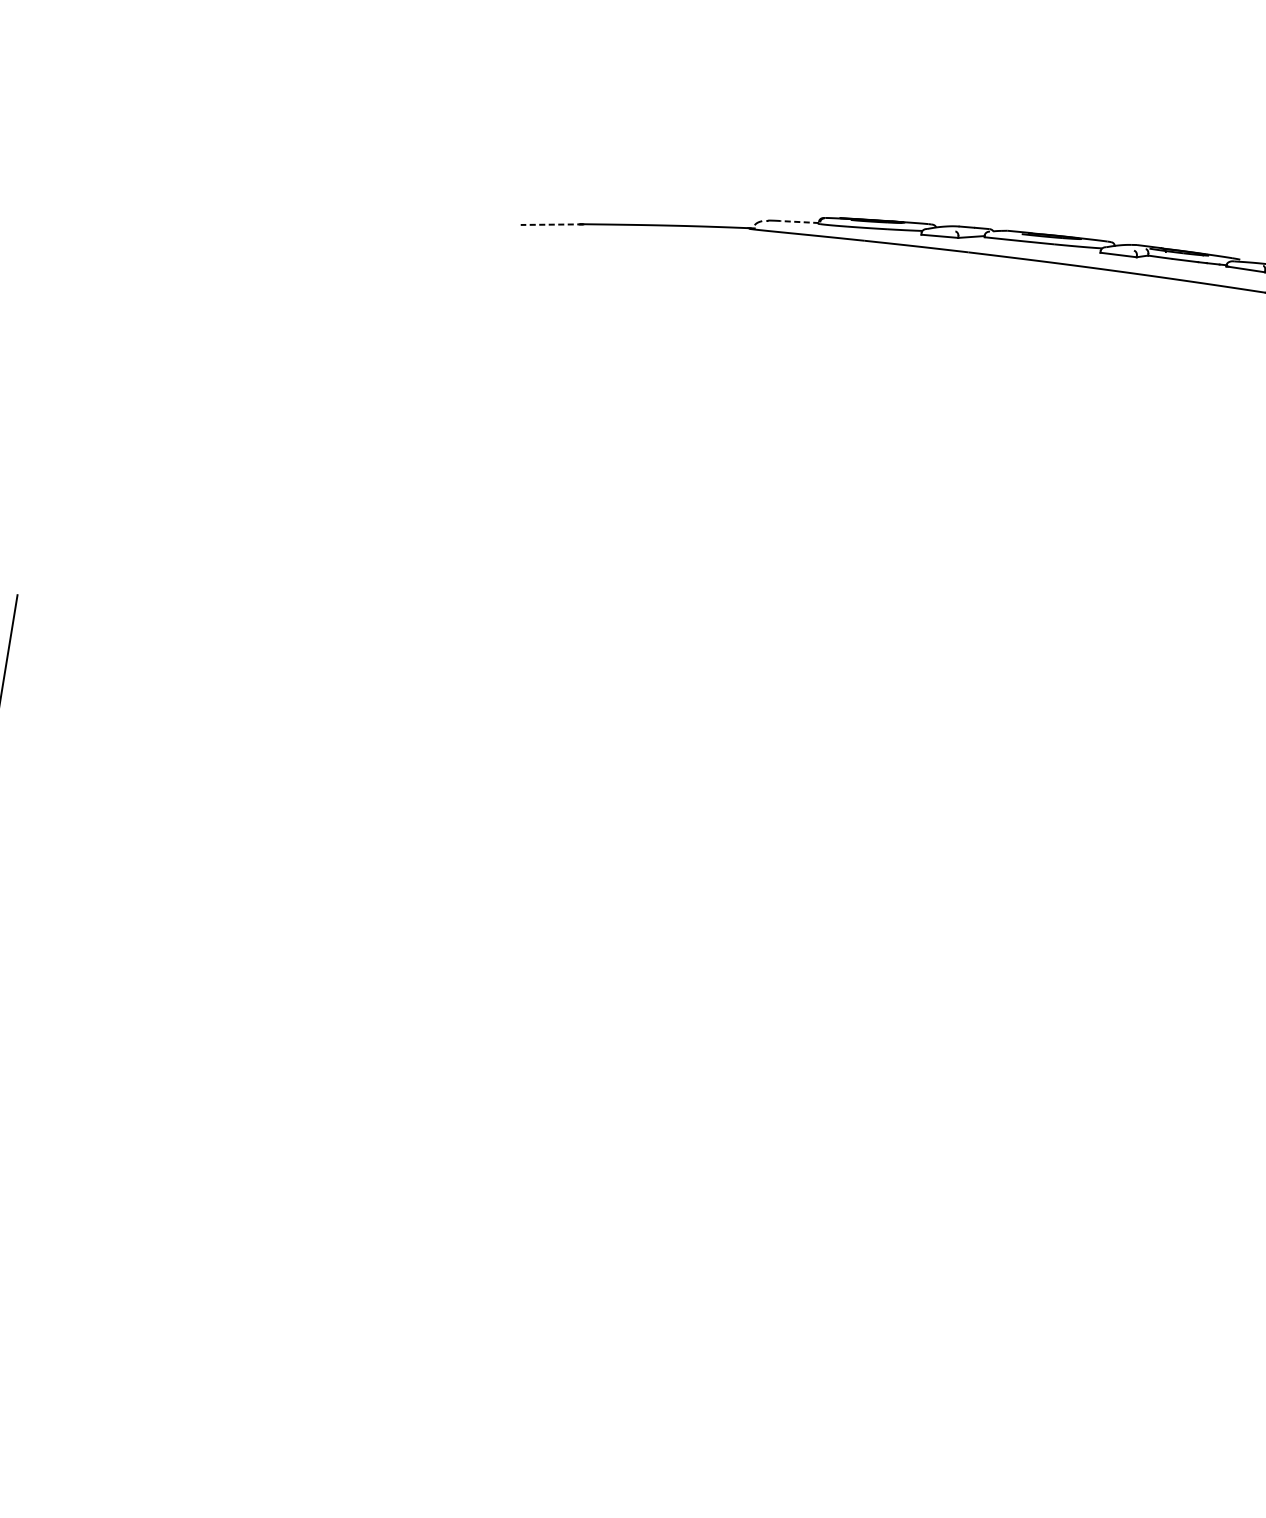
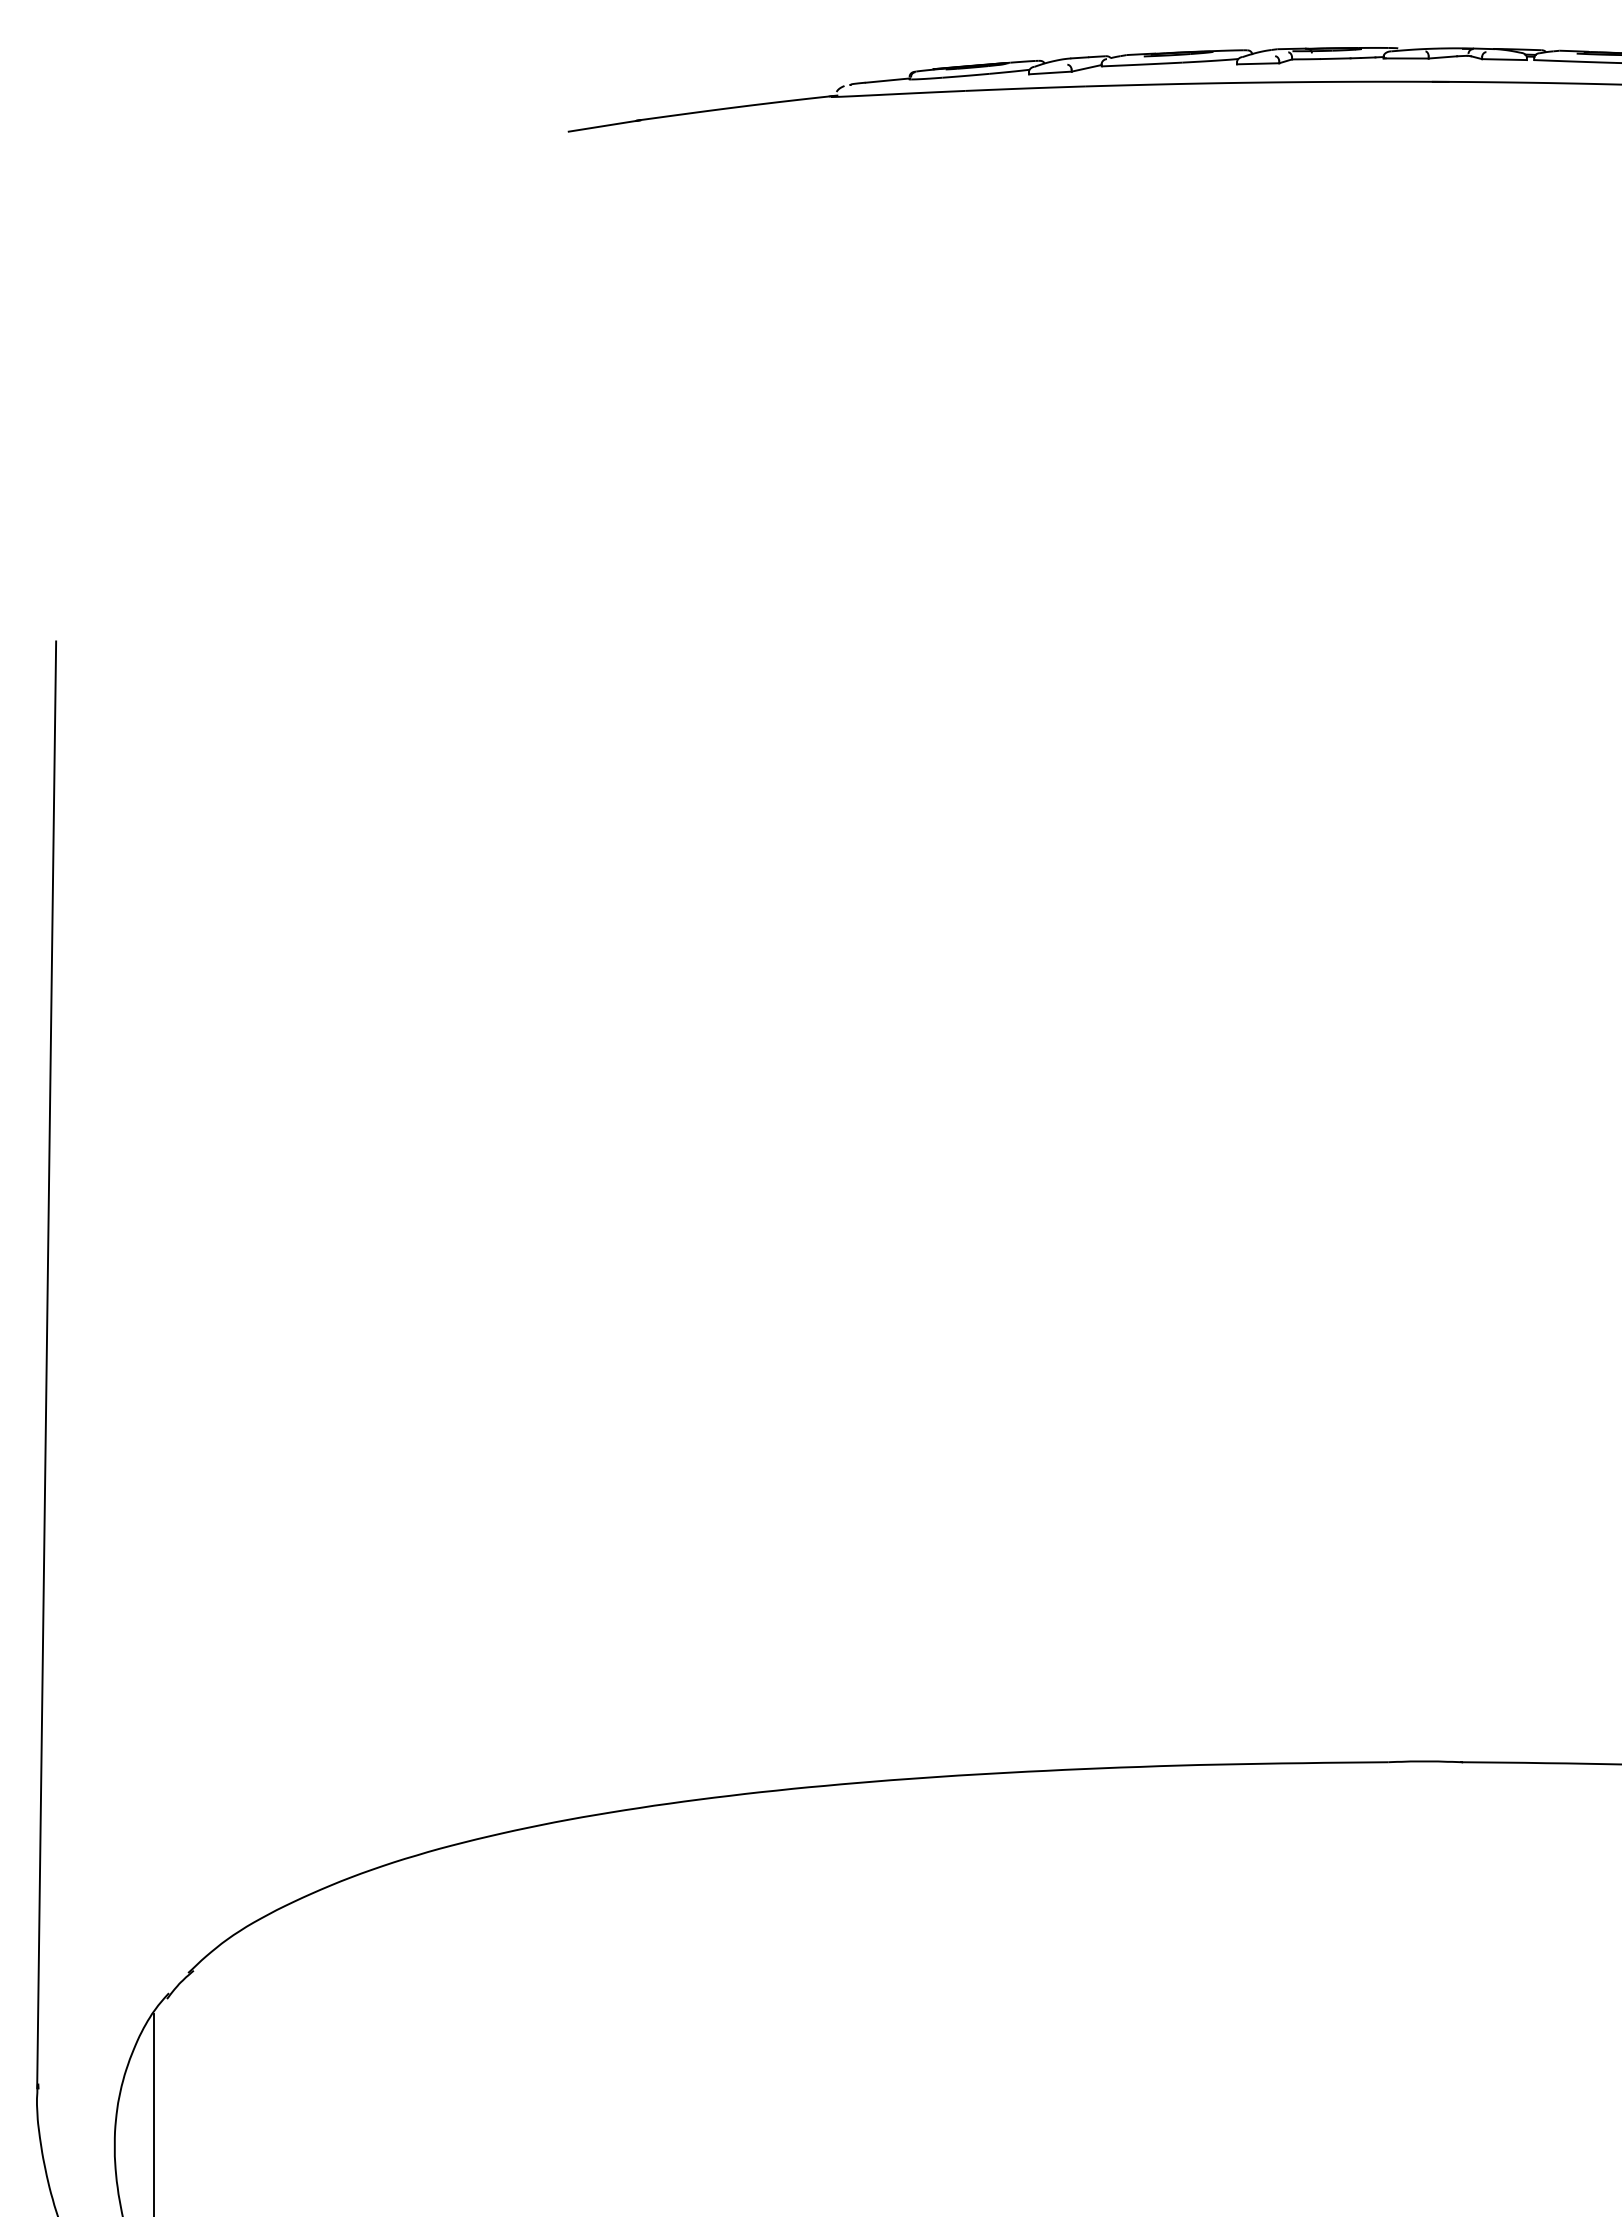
line: (799, 221) -> (887, 80), dashed -> solid
line: (551, 225) -> (604, 126), dashed -> solid

